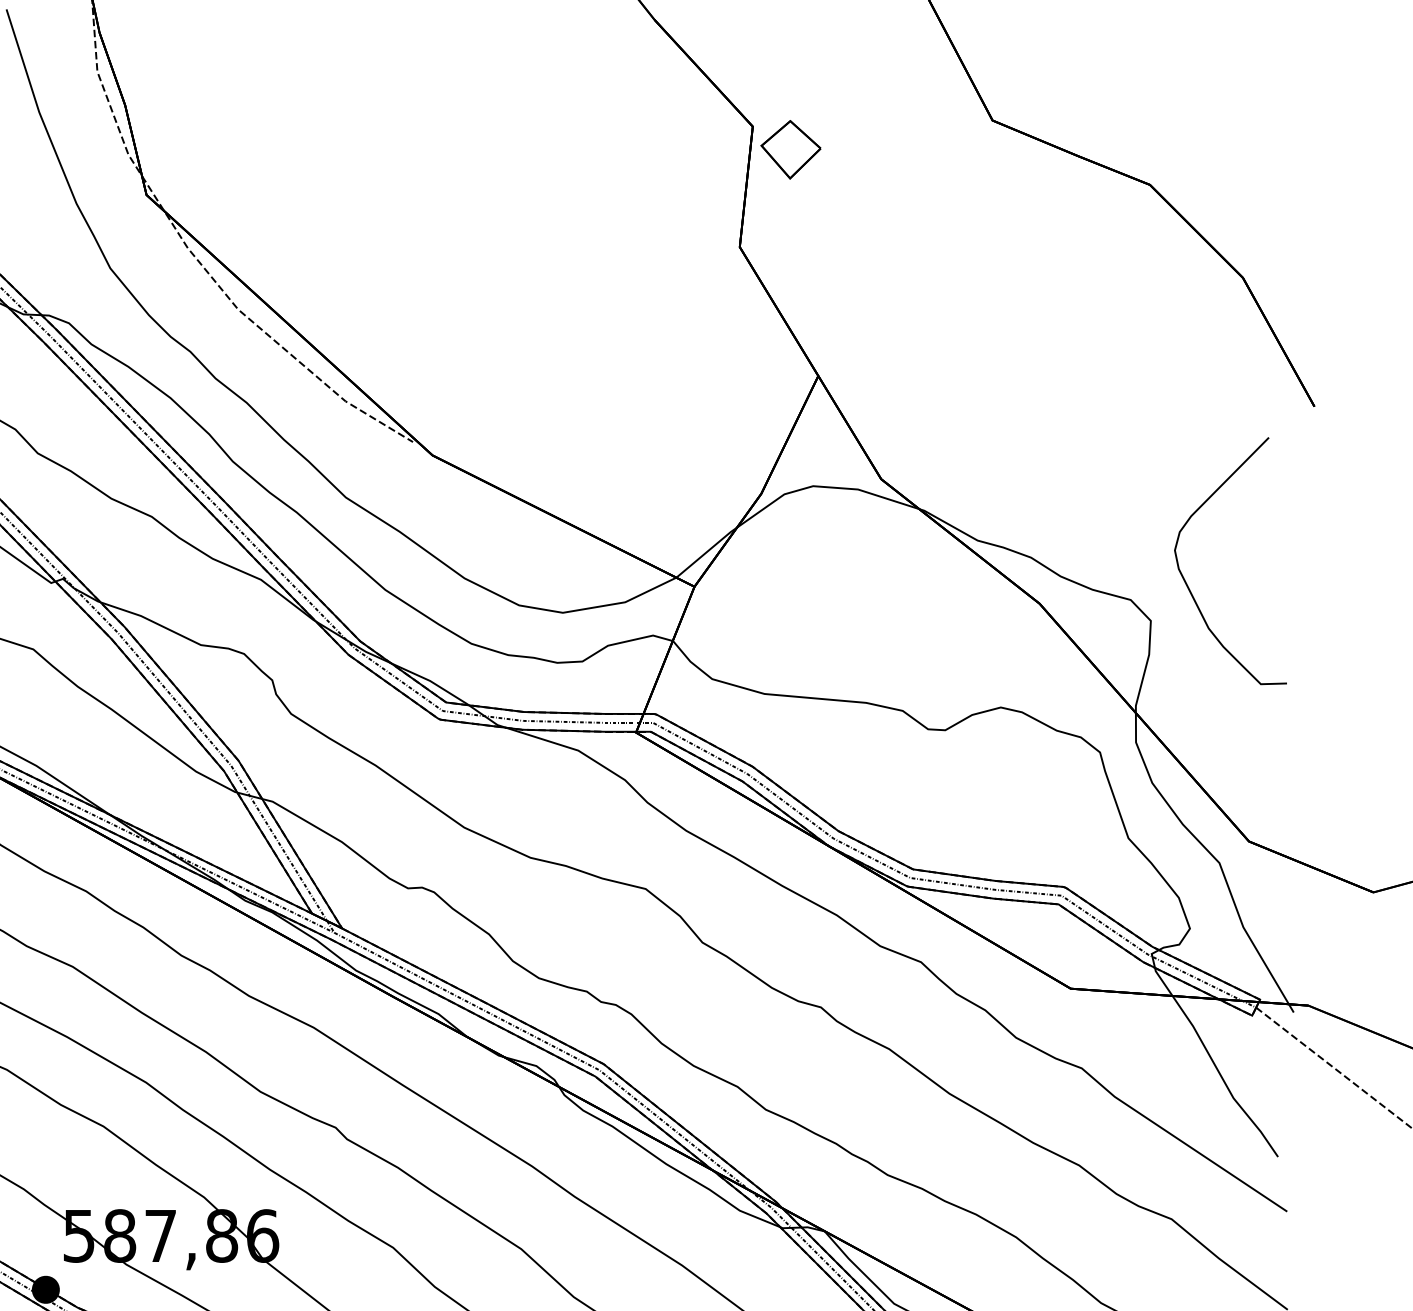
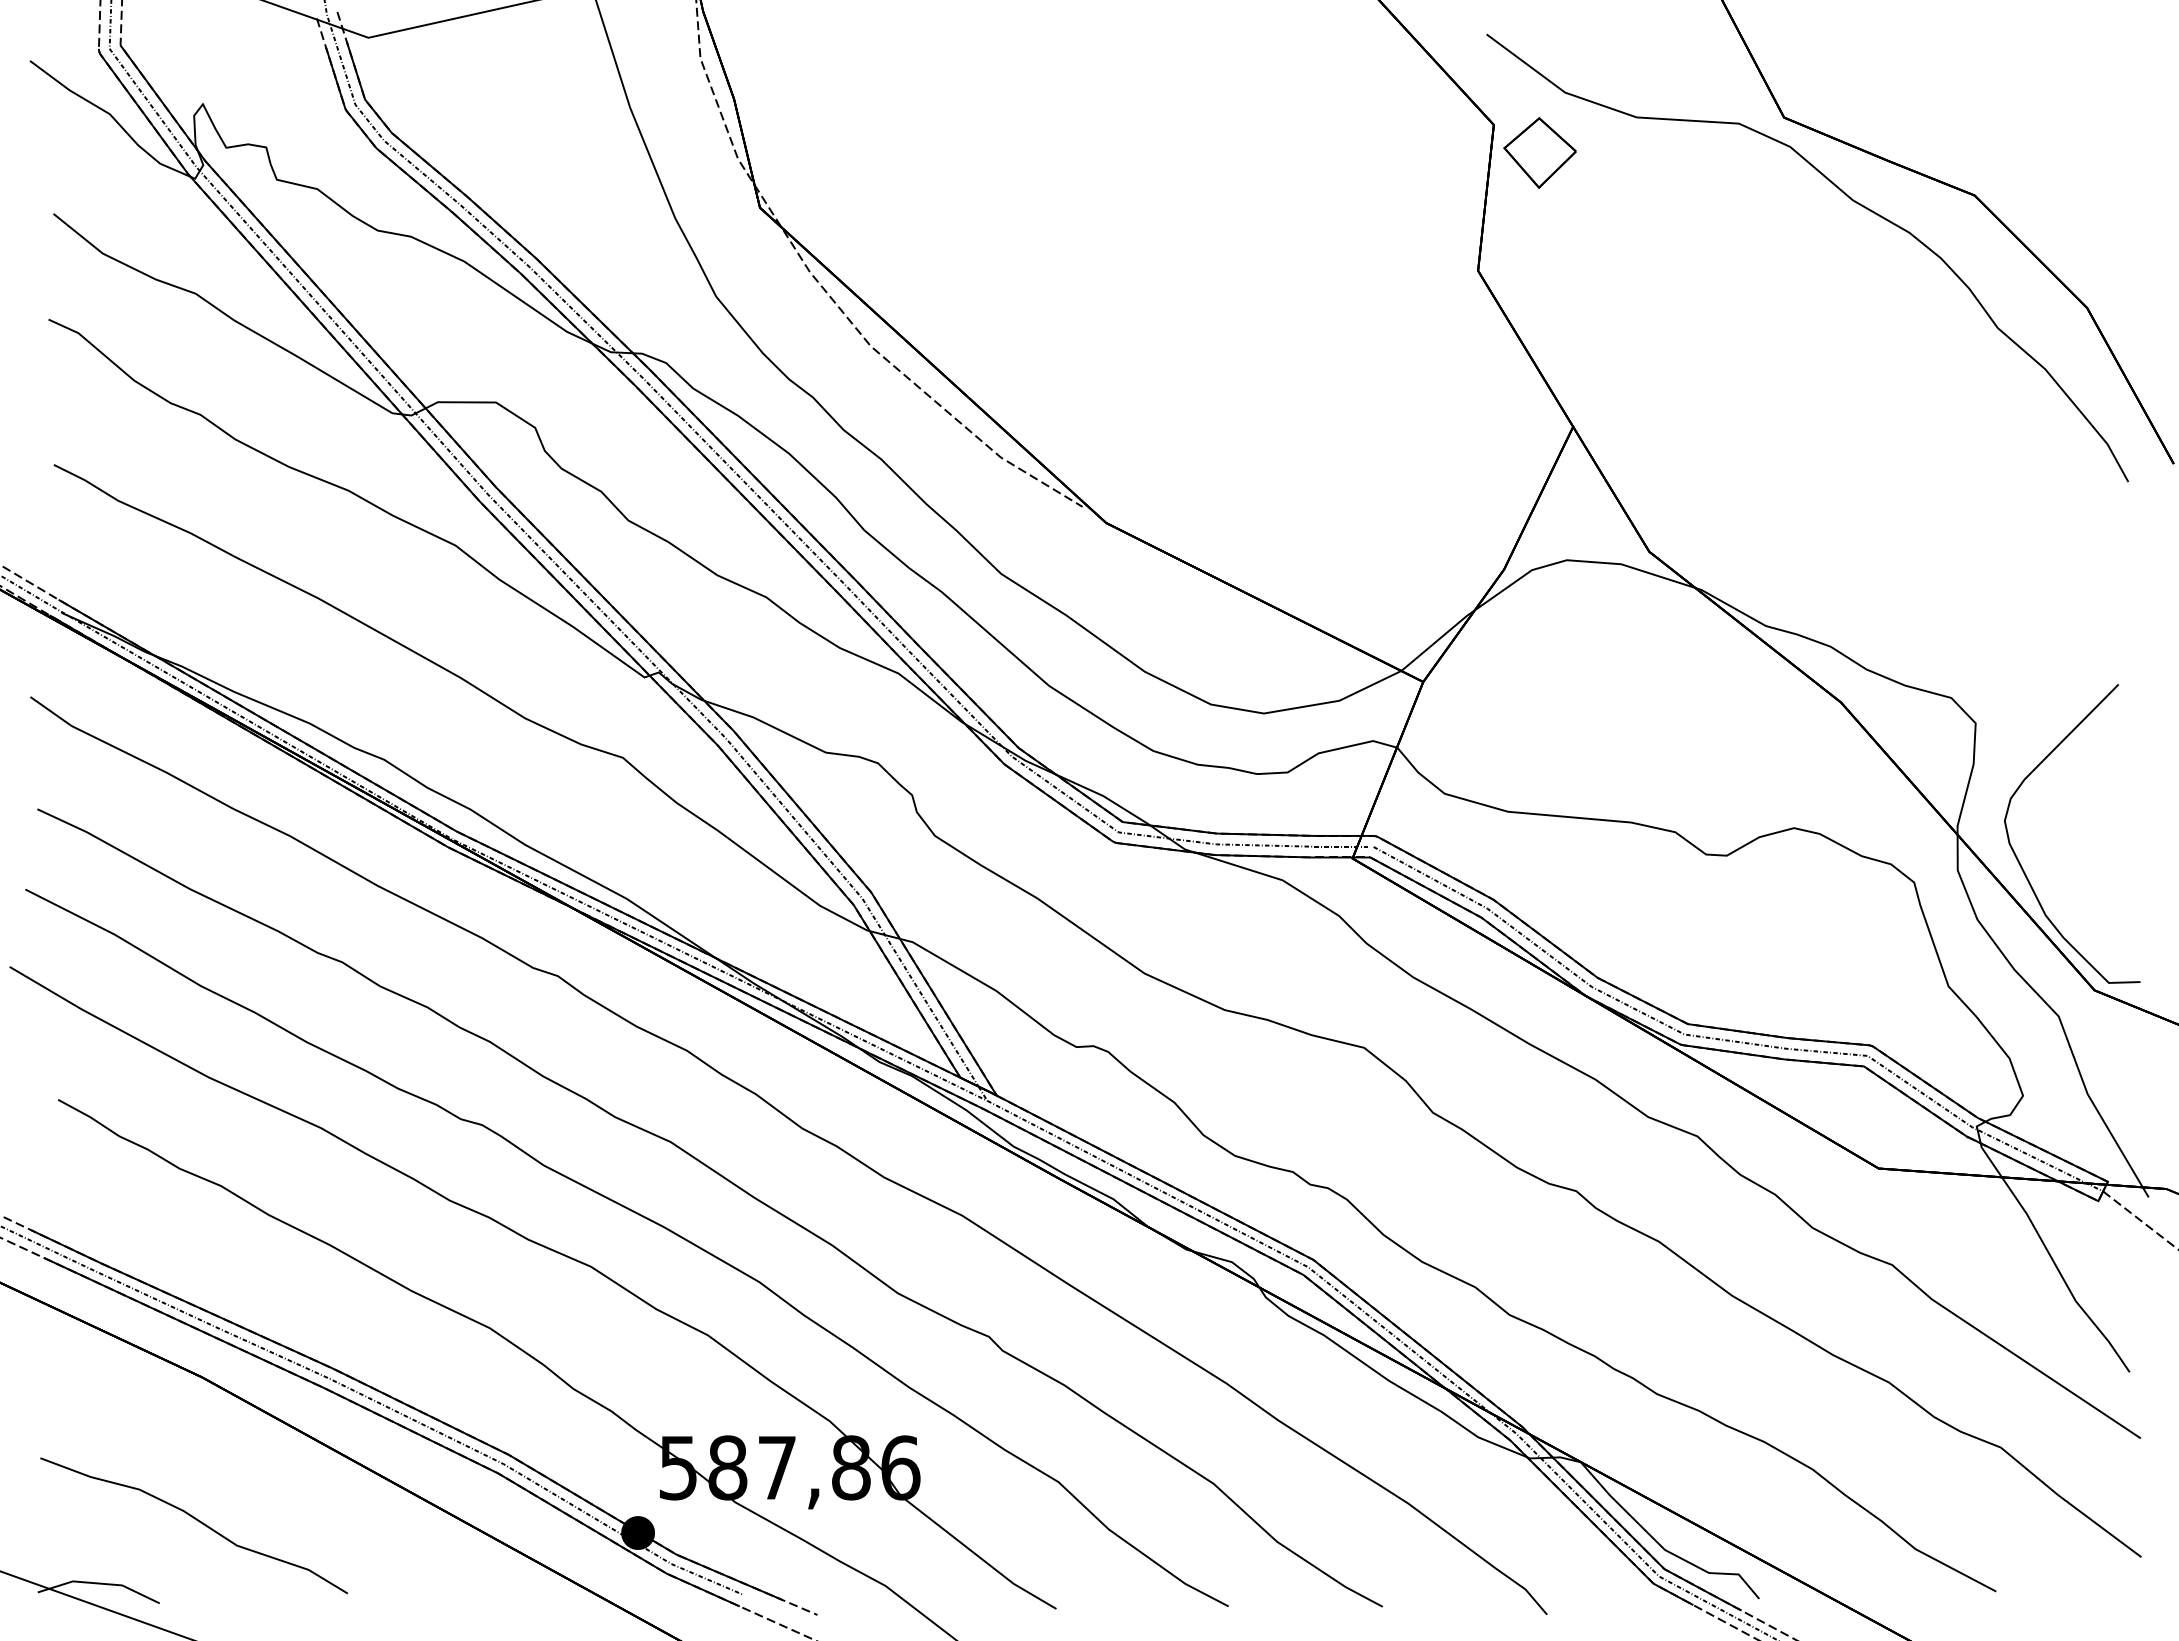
curve: (1049, 189) -> (1852, 201), added
curve: (1187, 583) -> (2019, 860), moved

